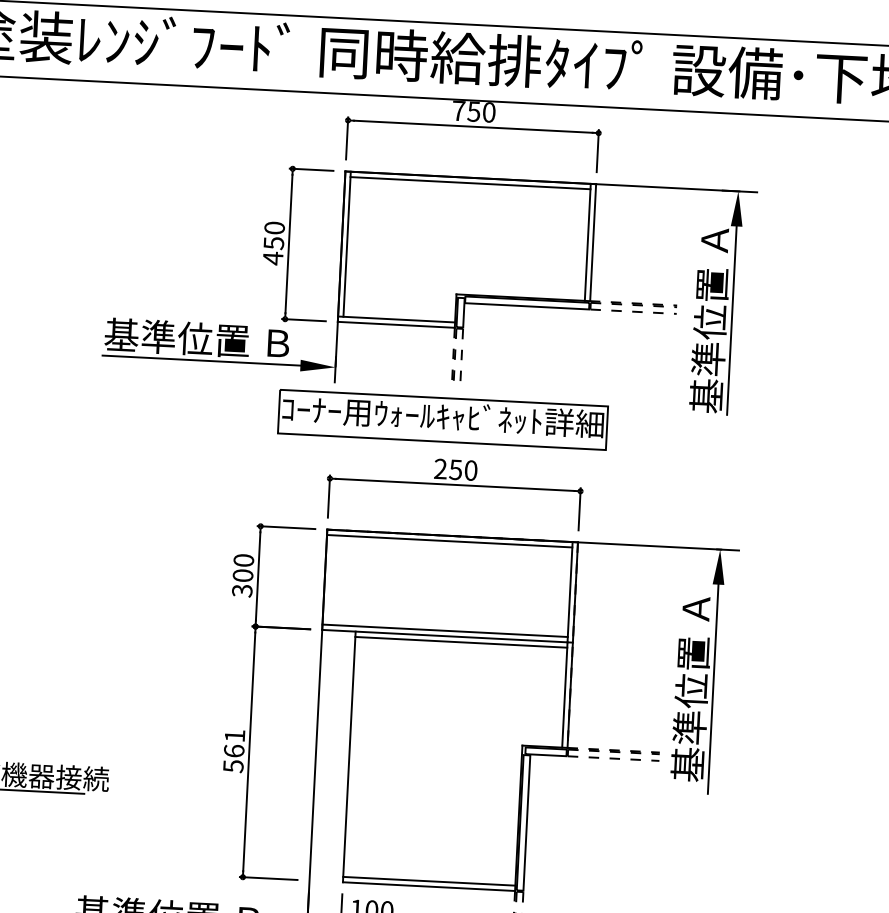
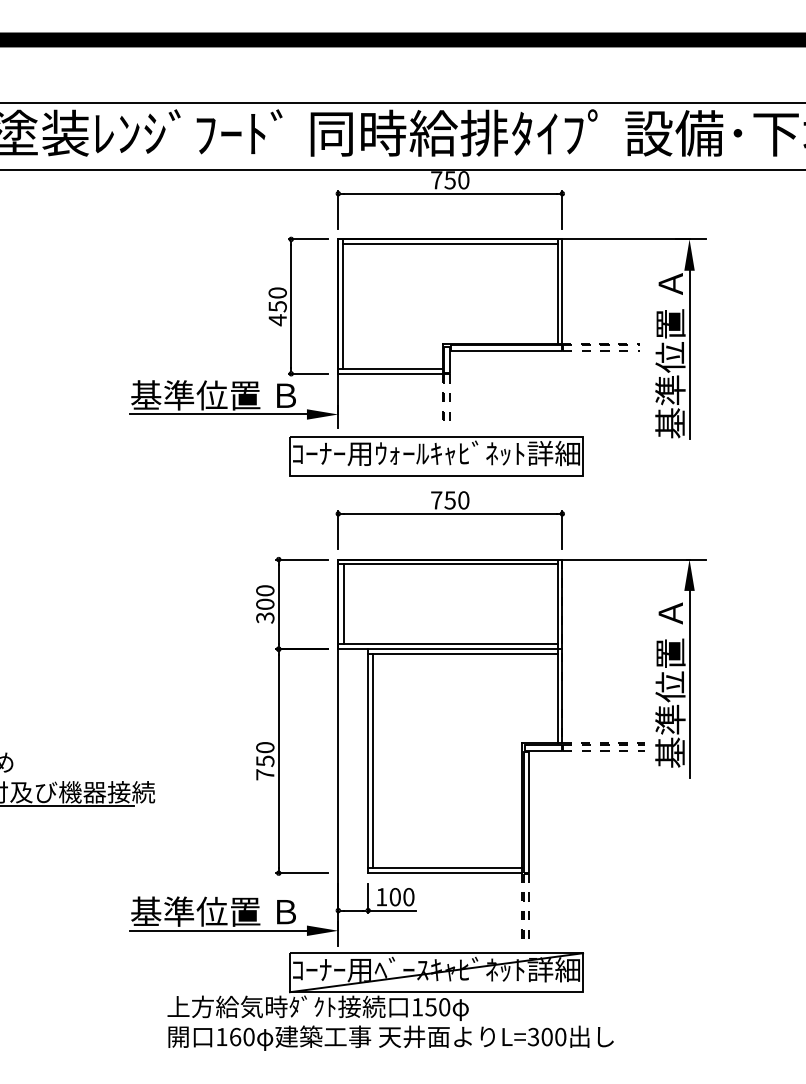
text: (440, 469) -> (436, 500), 250 -> 750
line: (330, 580) -> (343, 604), added
text: (234, 751) -> (265, 761), 561 -> 750
line: (354, 756) -> (372, 760), added

